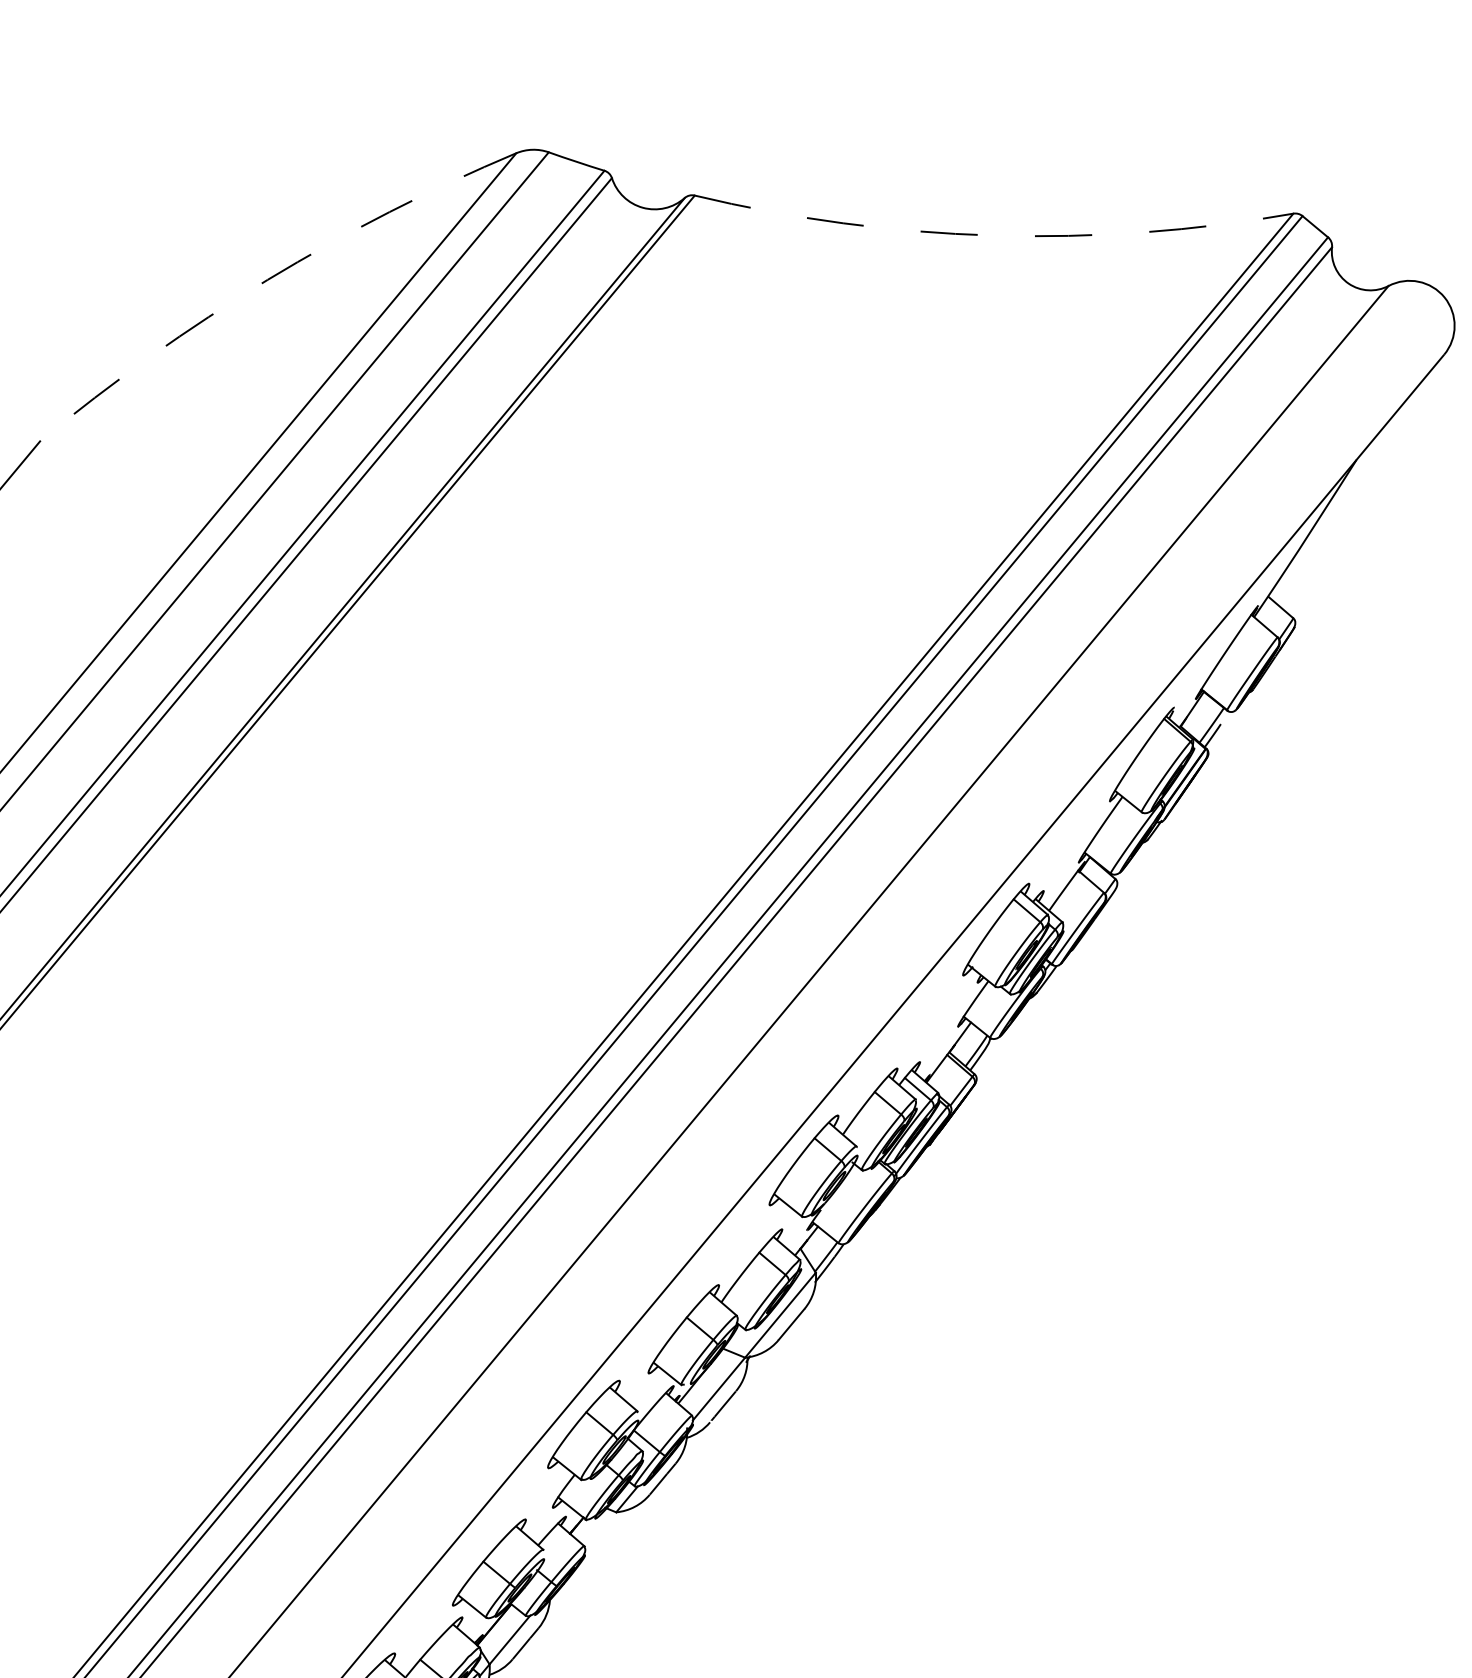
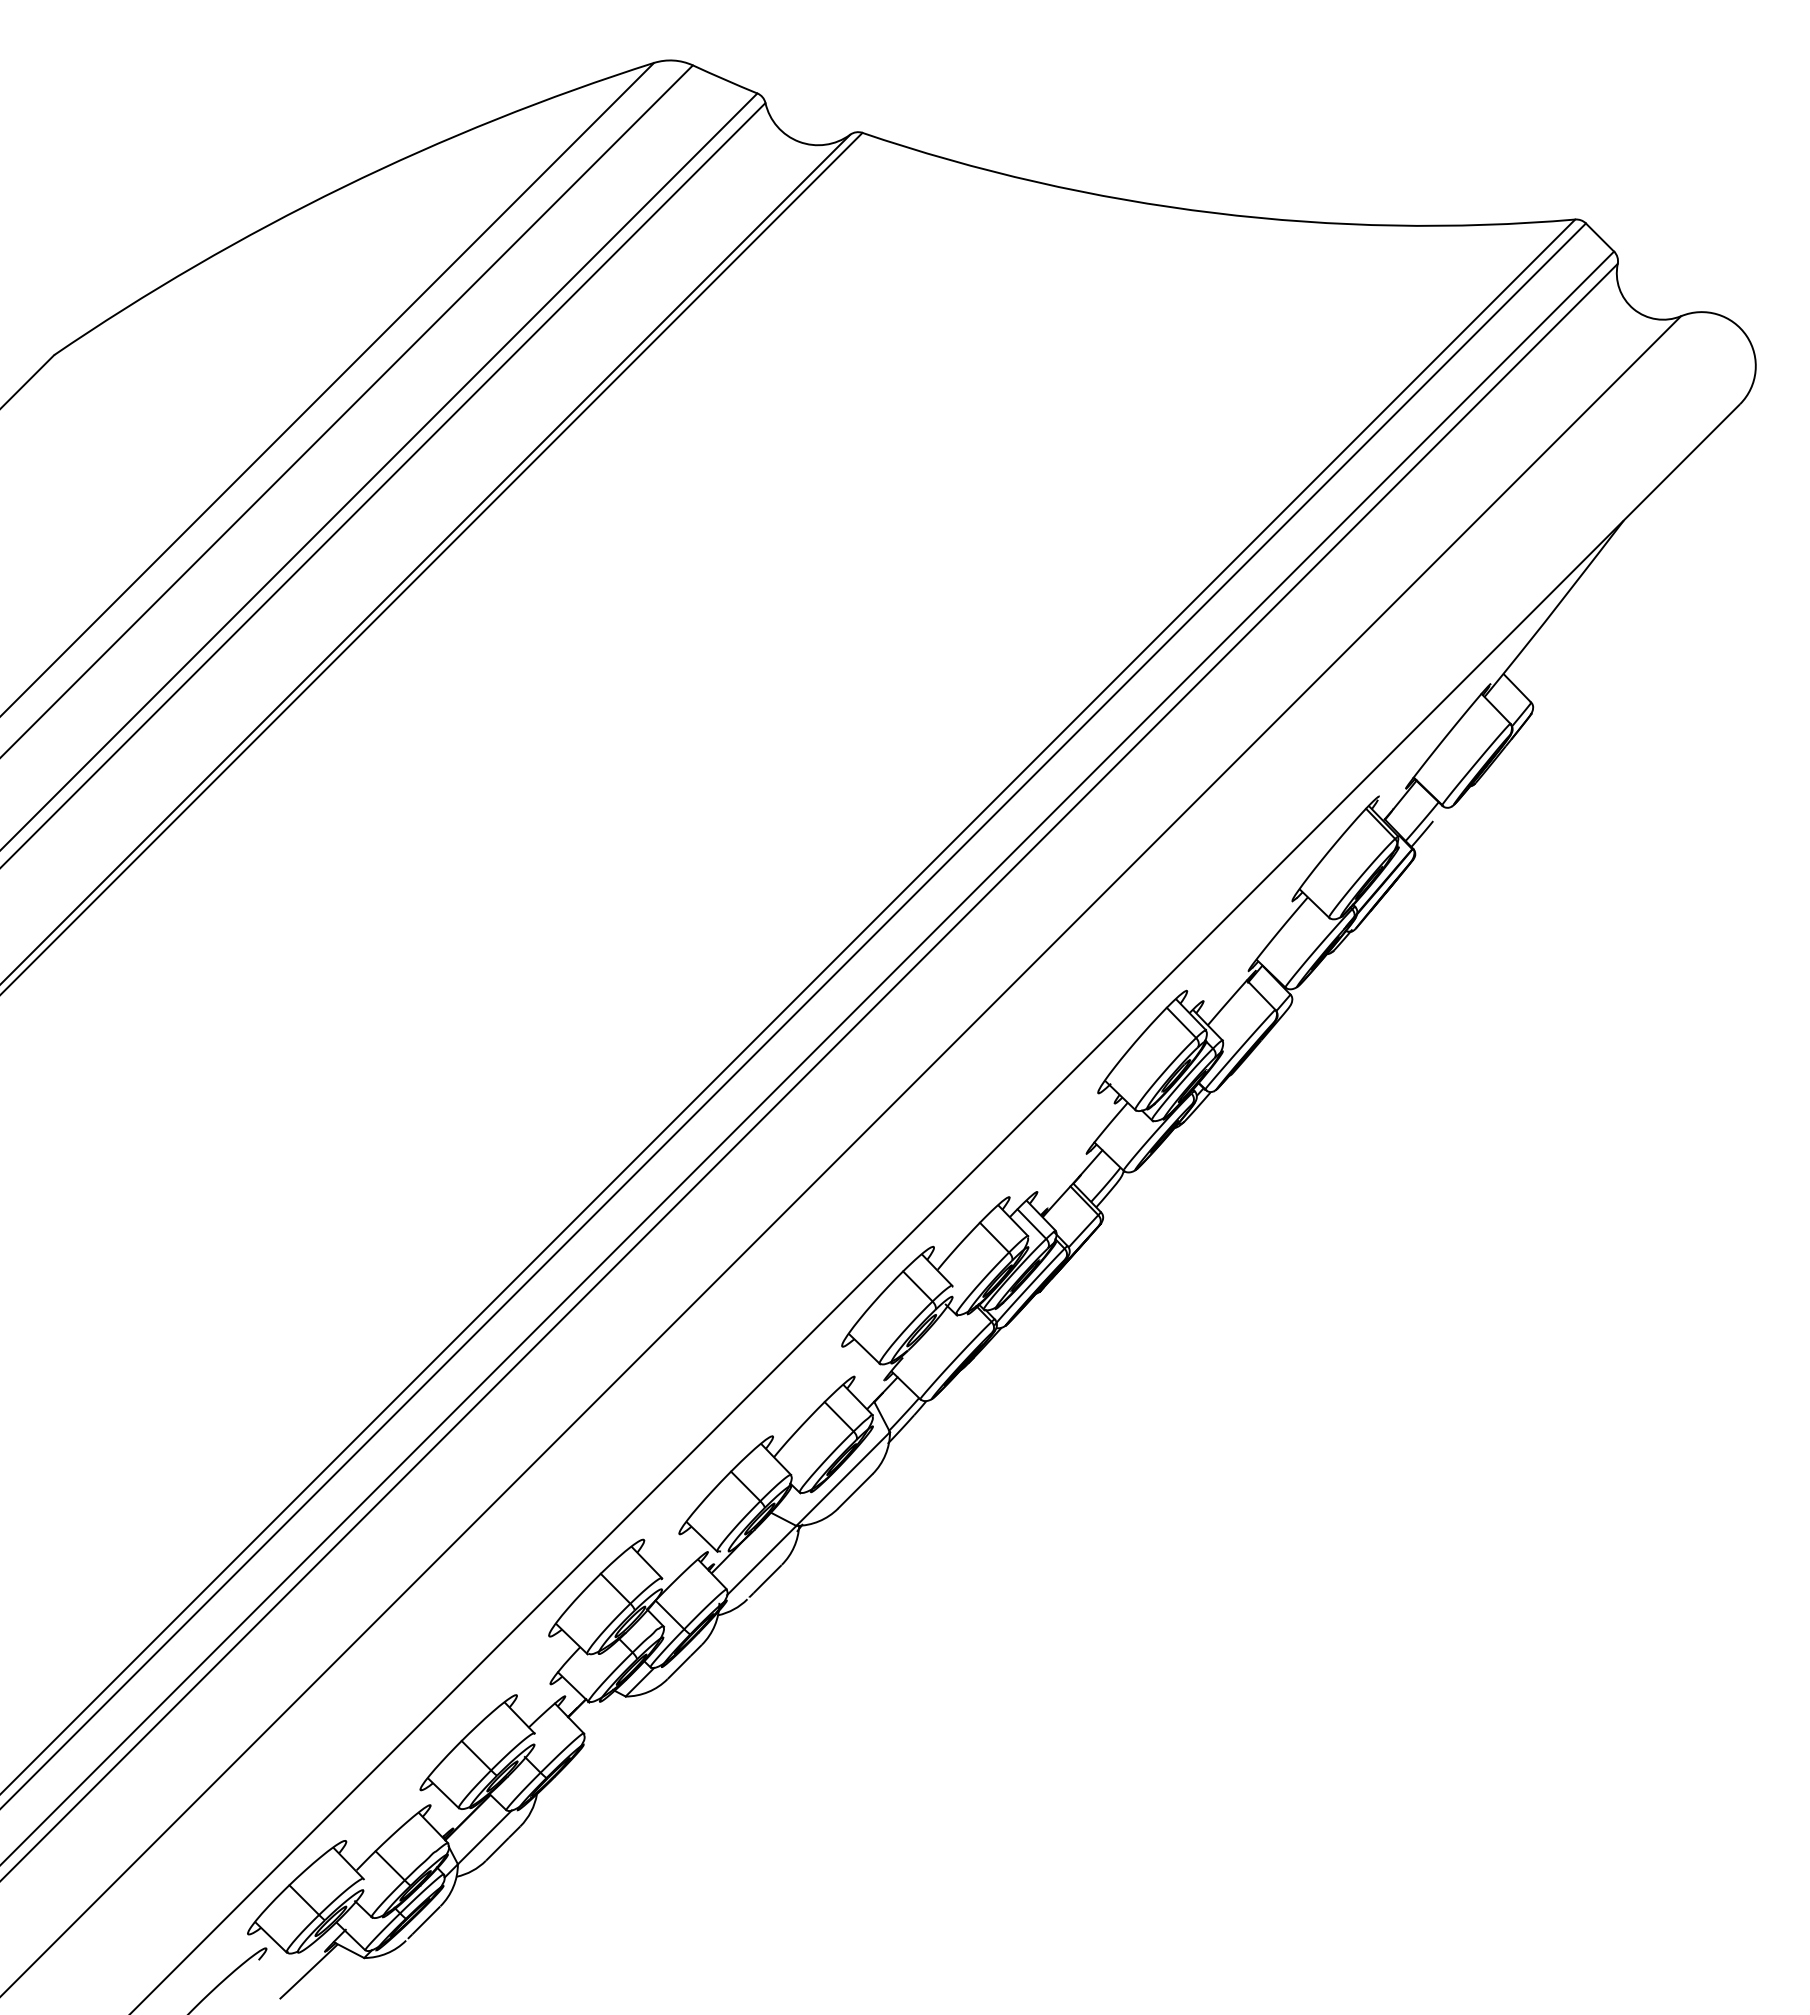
arc: (993, 235) -> (1214, 213), dashed -> solid
arc: (267, 280) -> (343, 187), dashed -> solid

